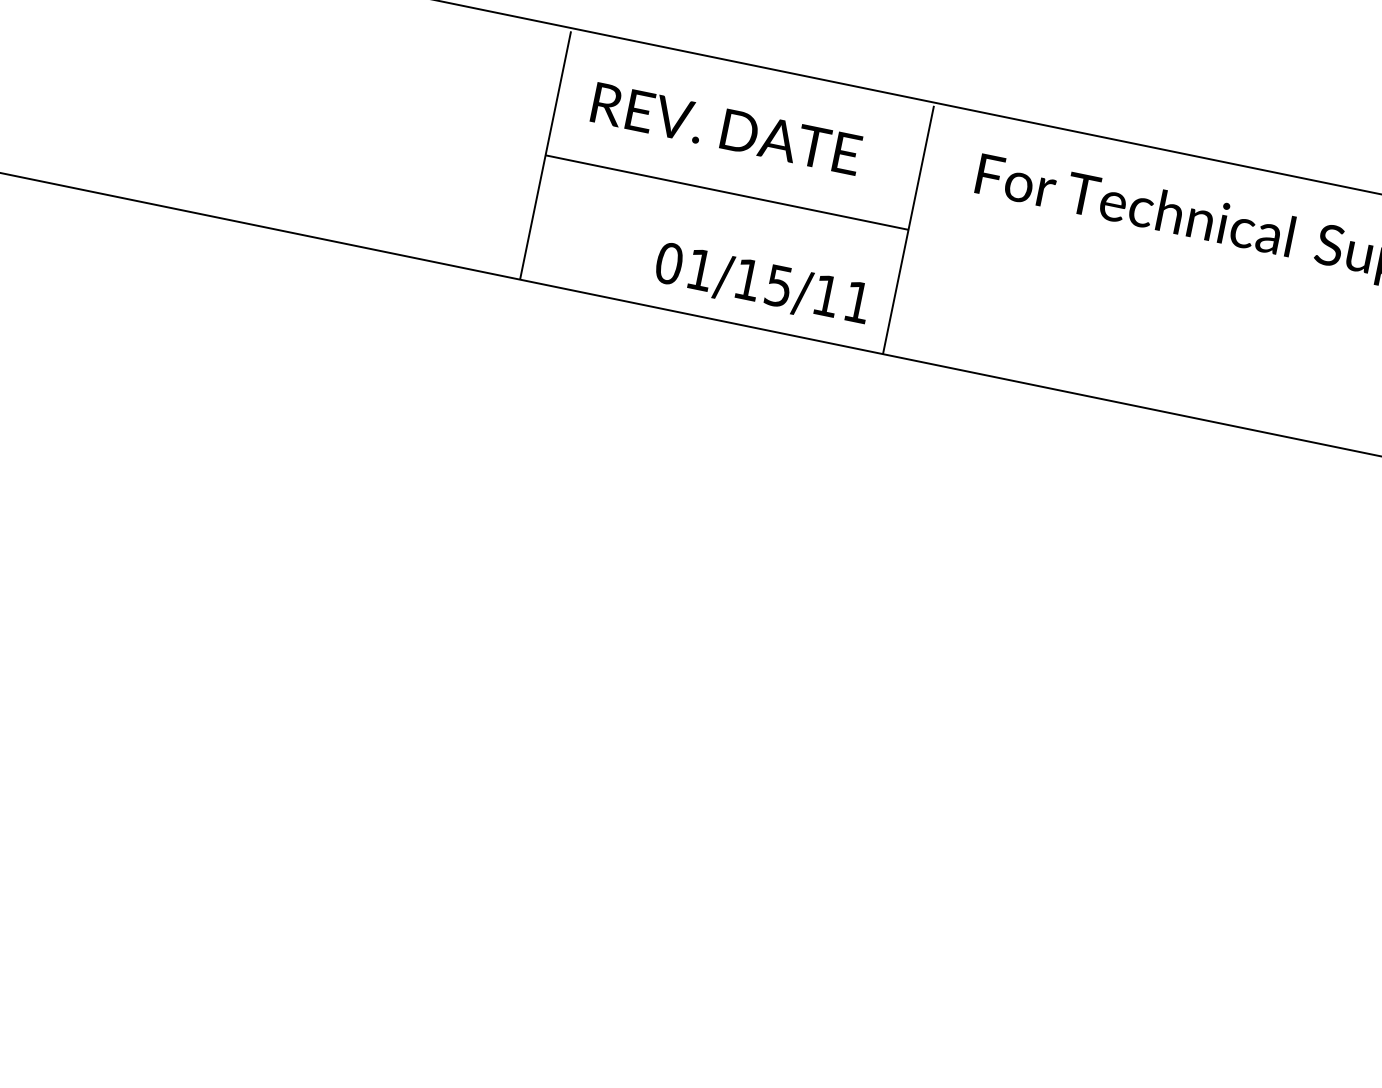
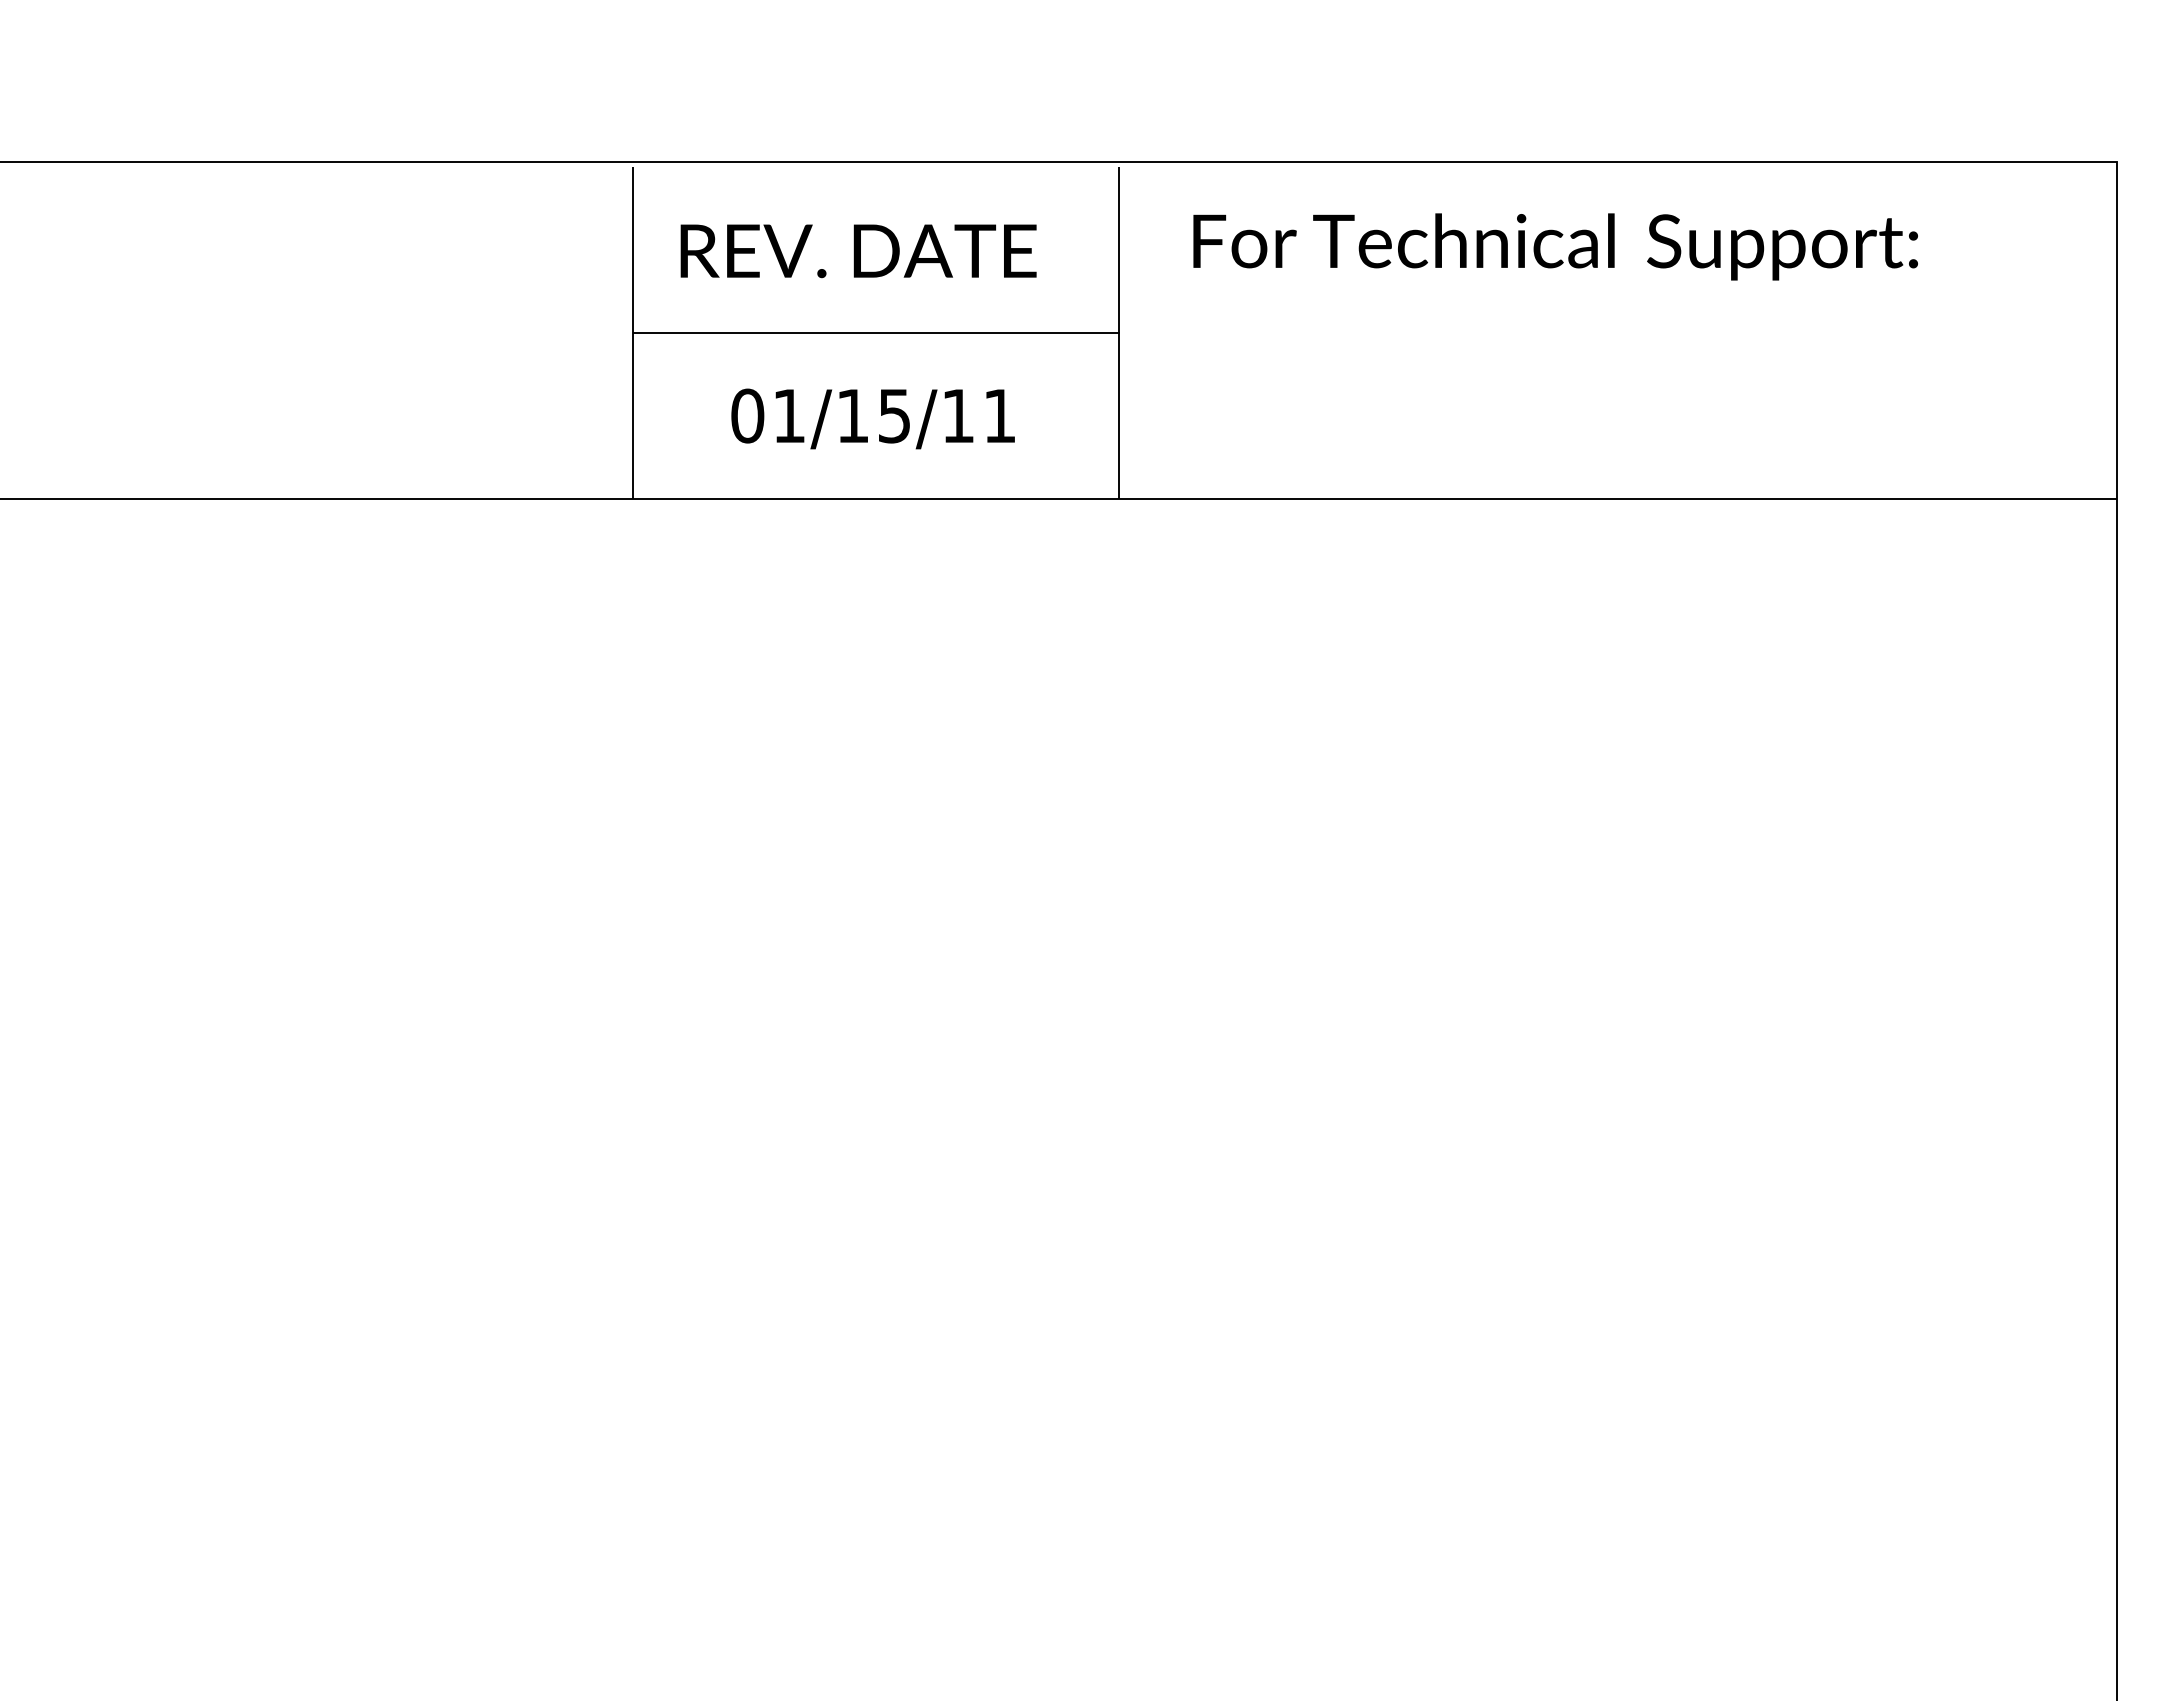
text: (762, 284) -> (872, 418), moved

